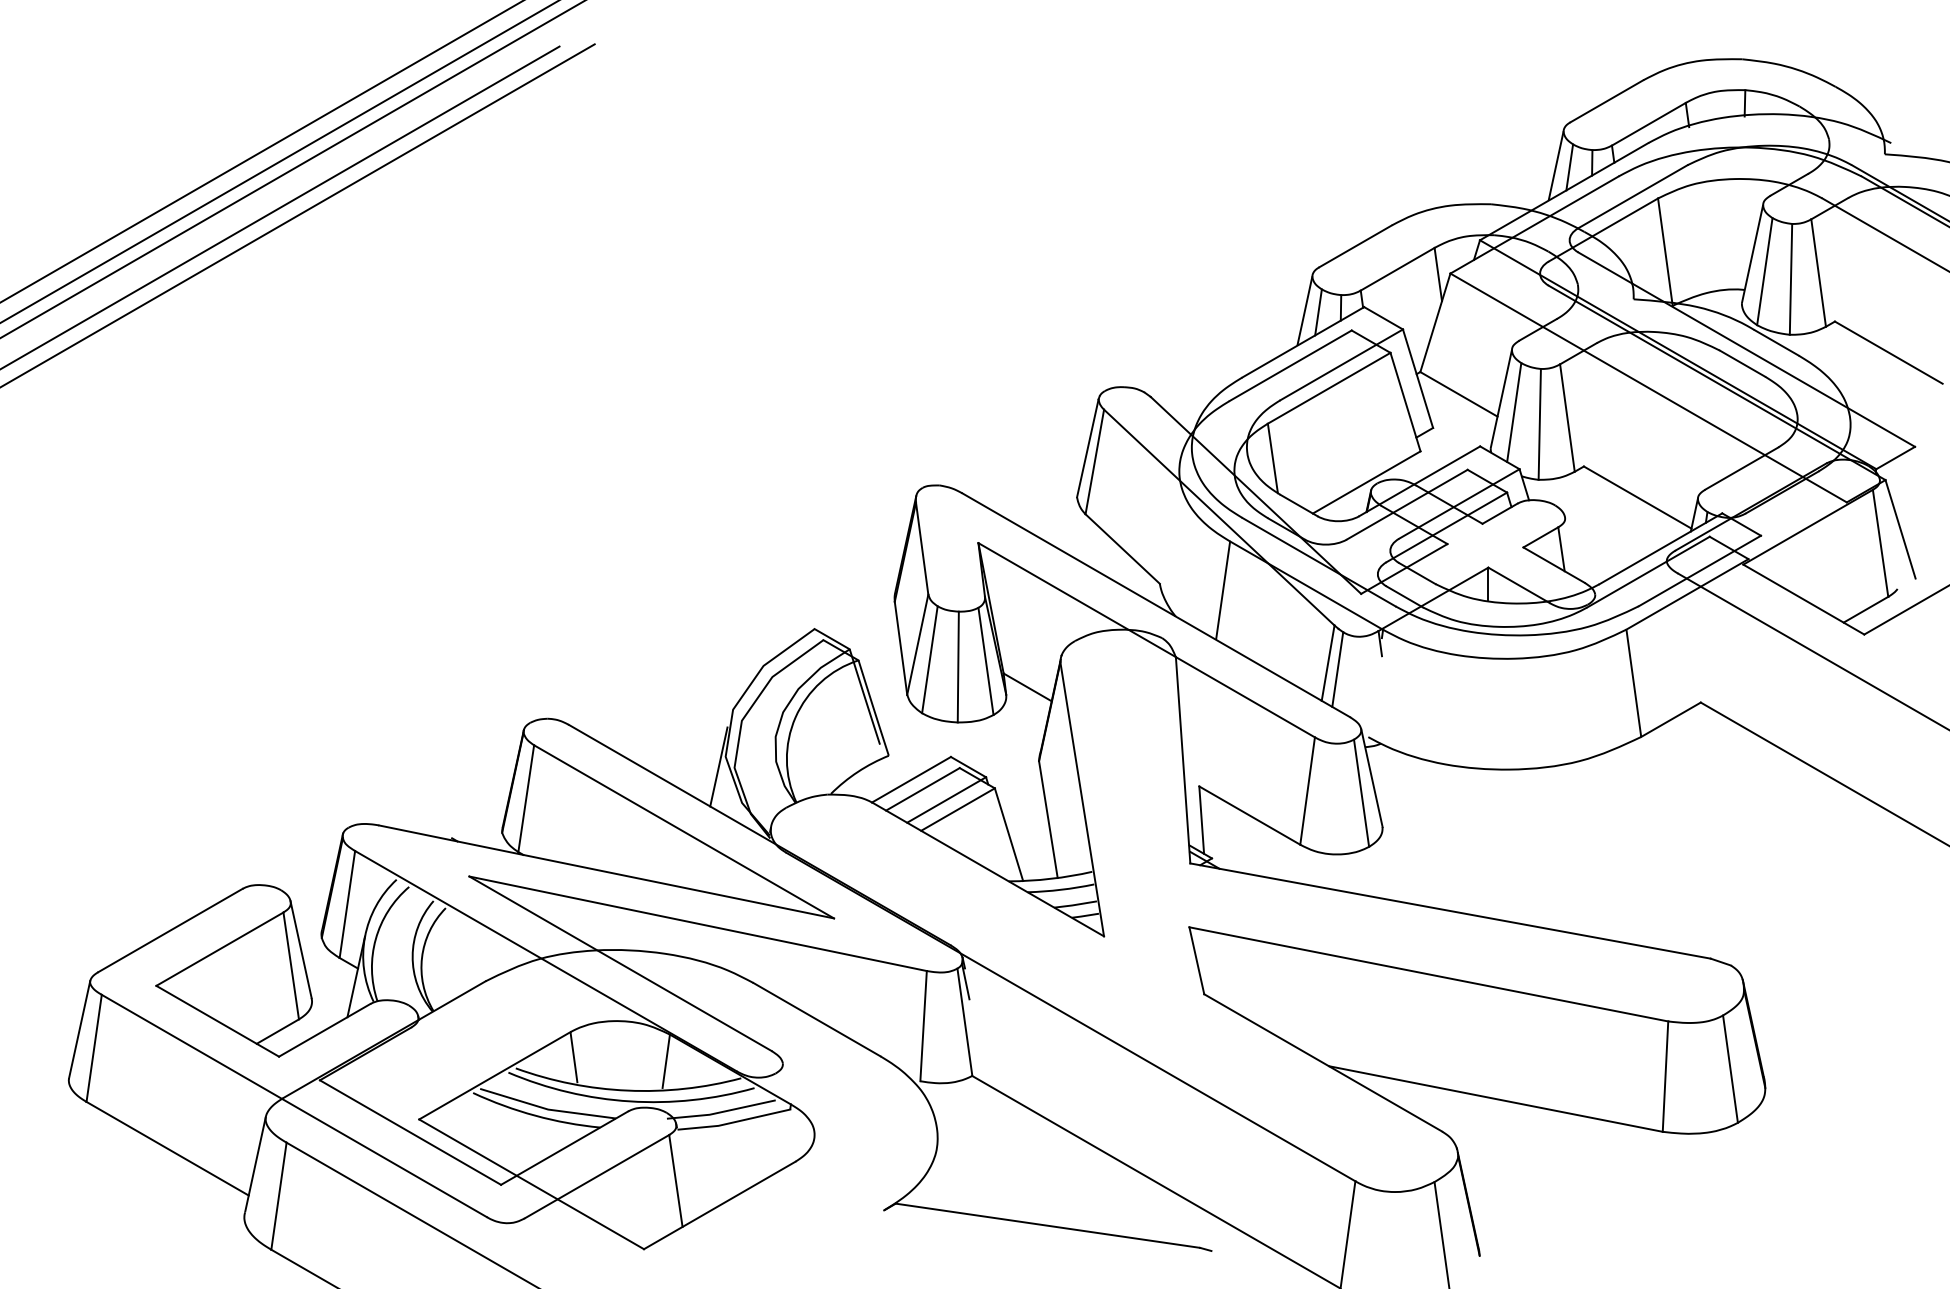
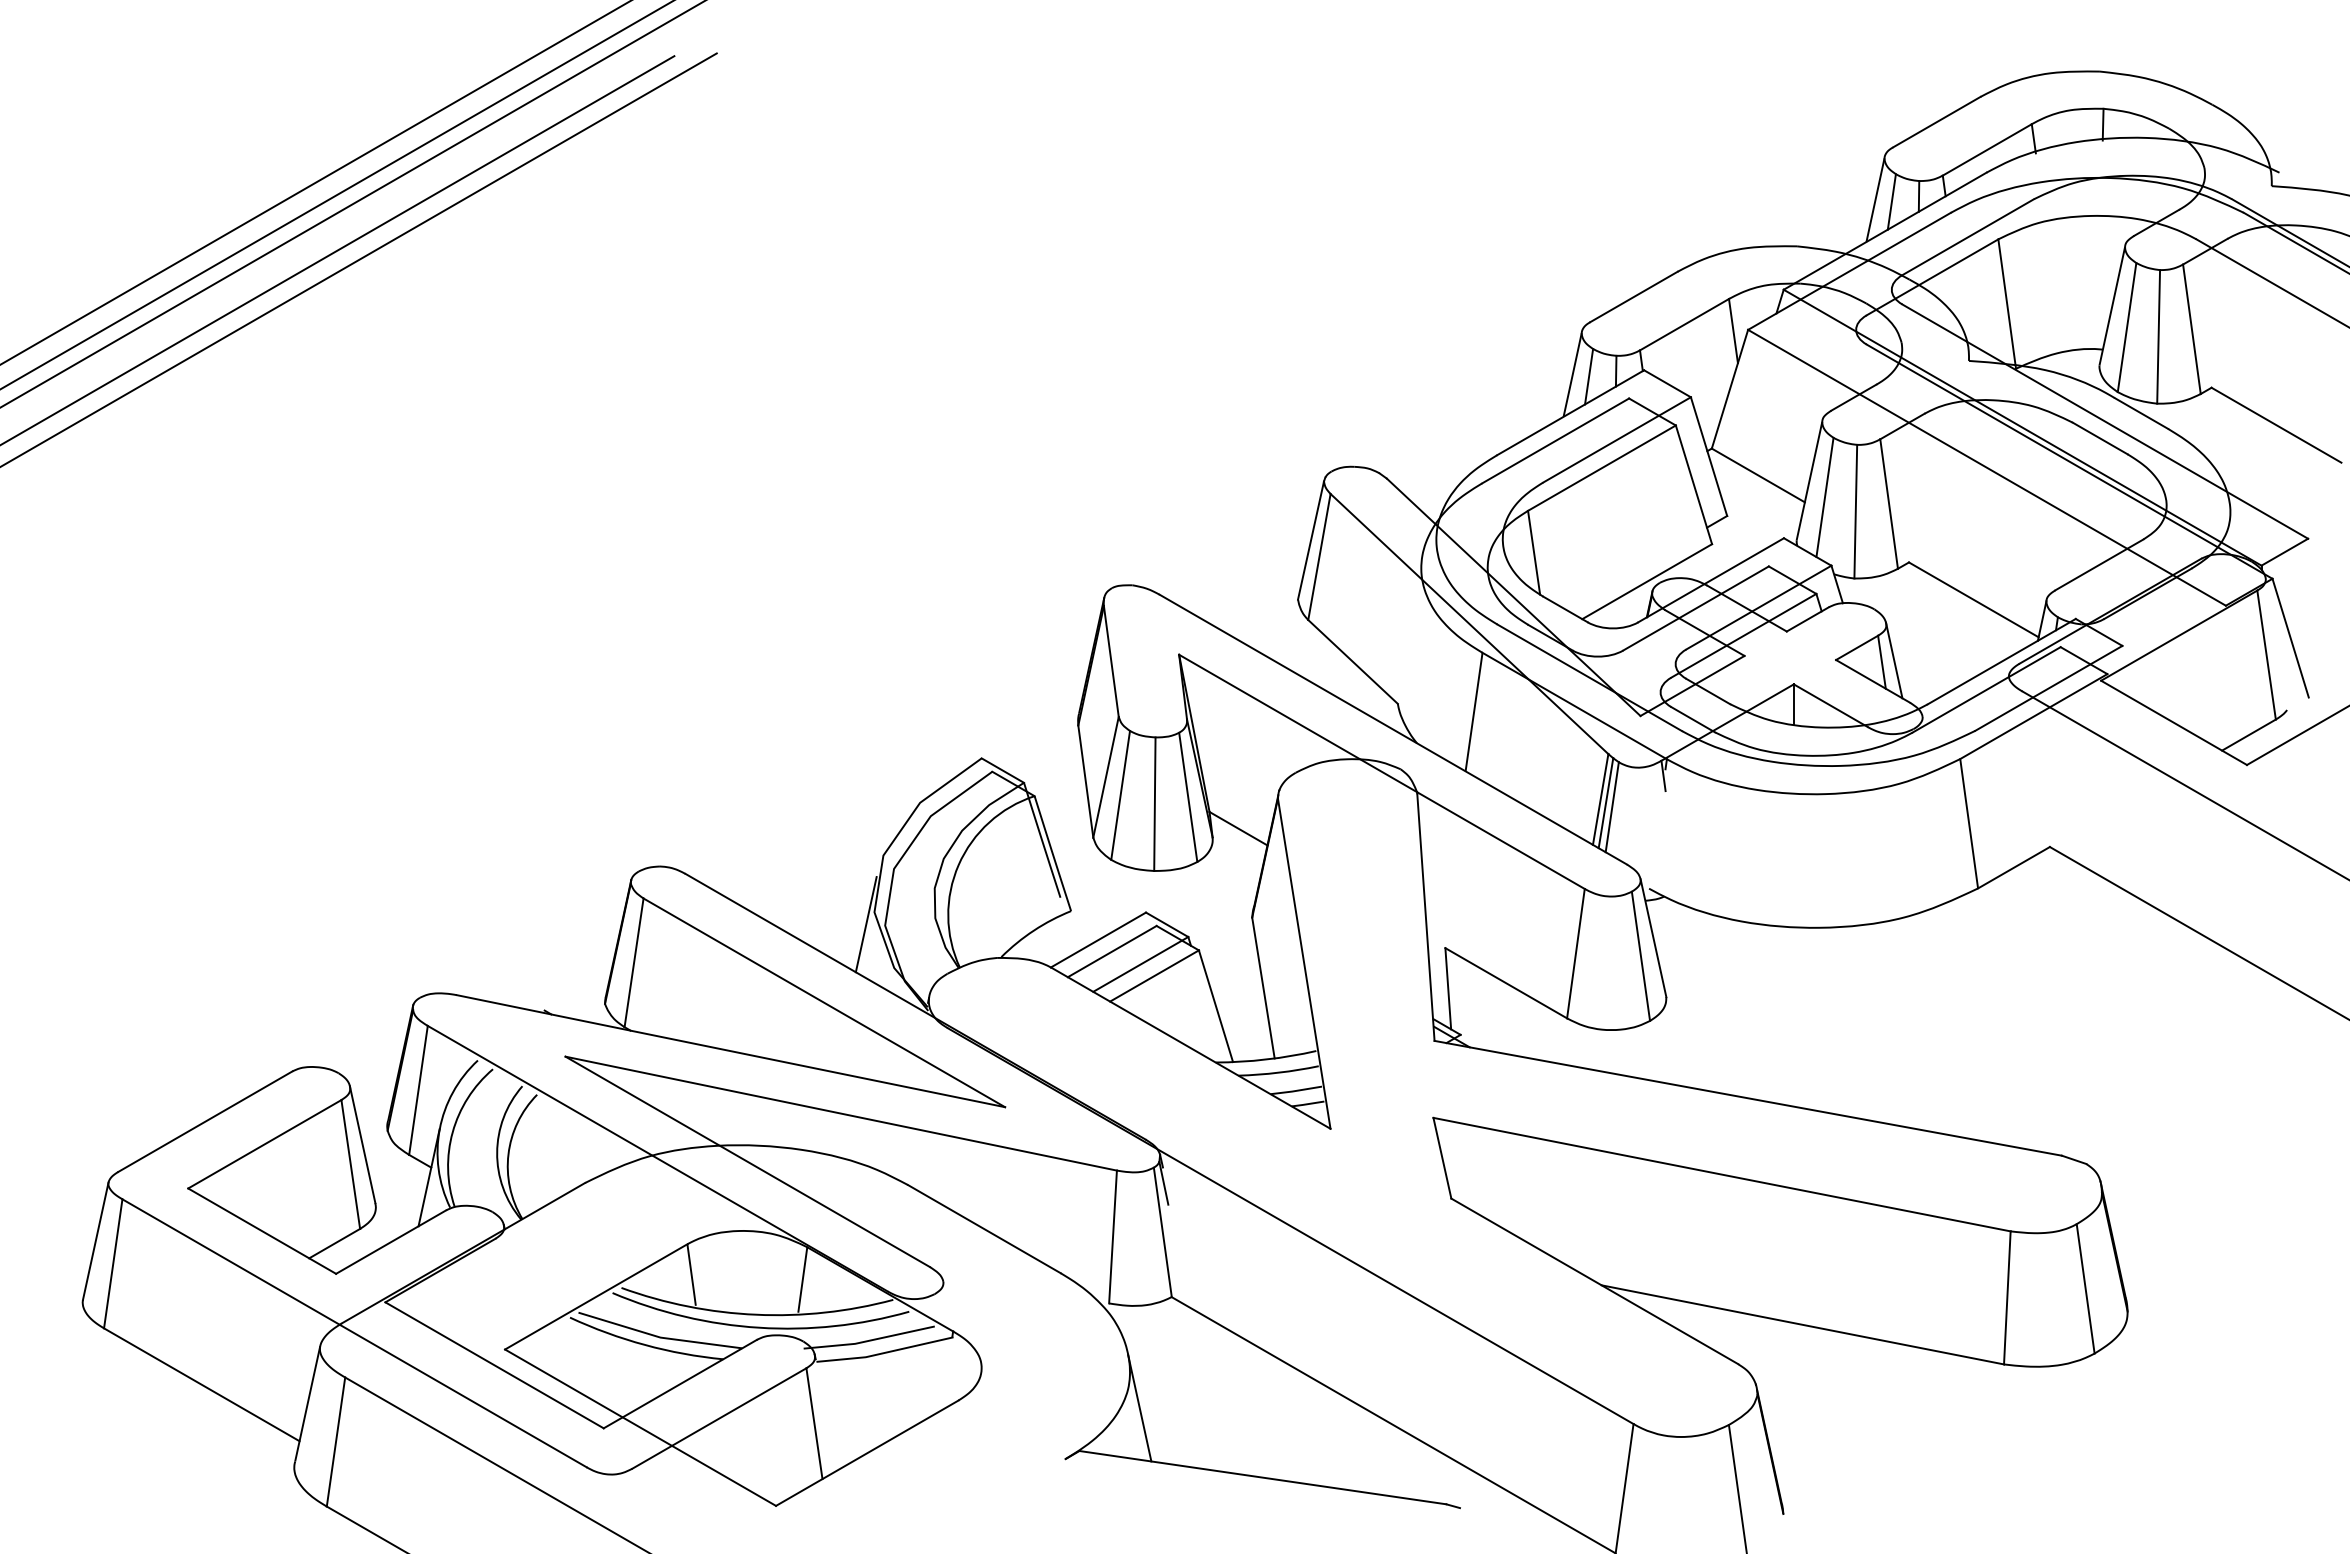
line: (1571, 547) -> (1894, 660), added
line: (1332, 666) -> (1605, 803), added
line: (945, 1168) -> (1139, 1408), added

